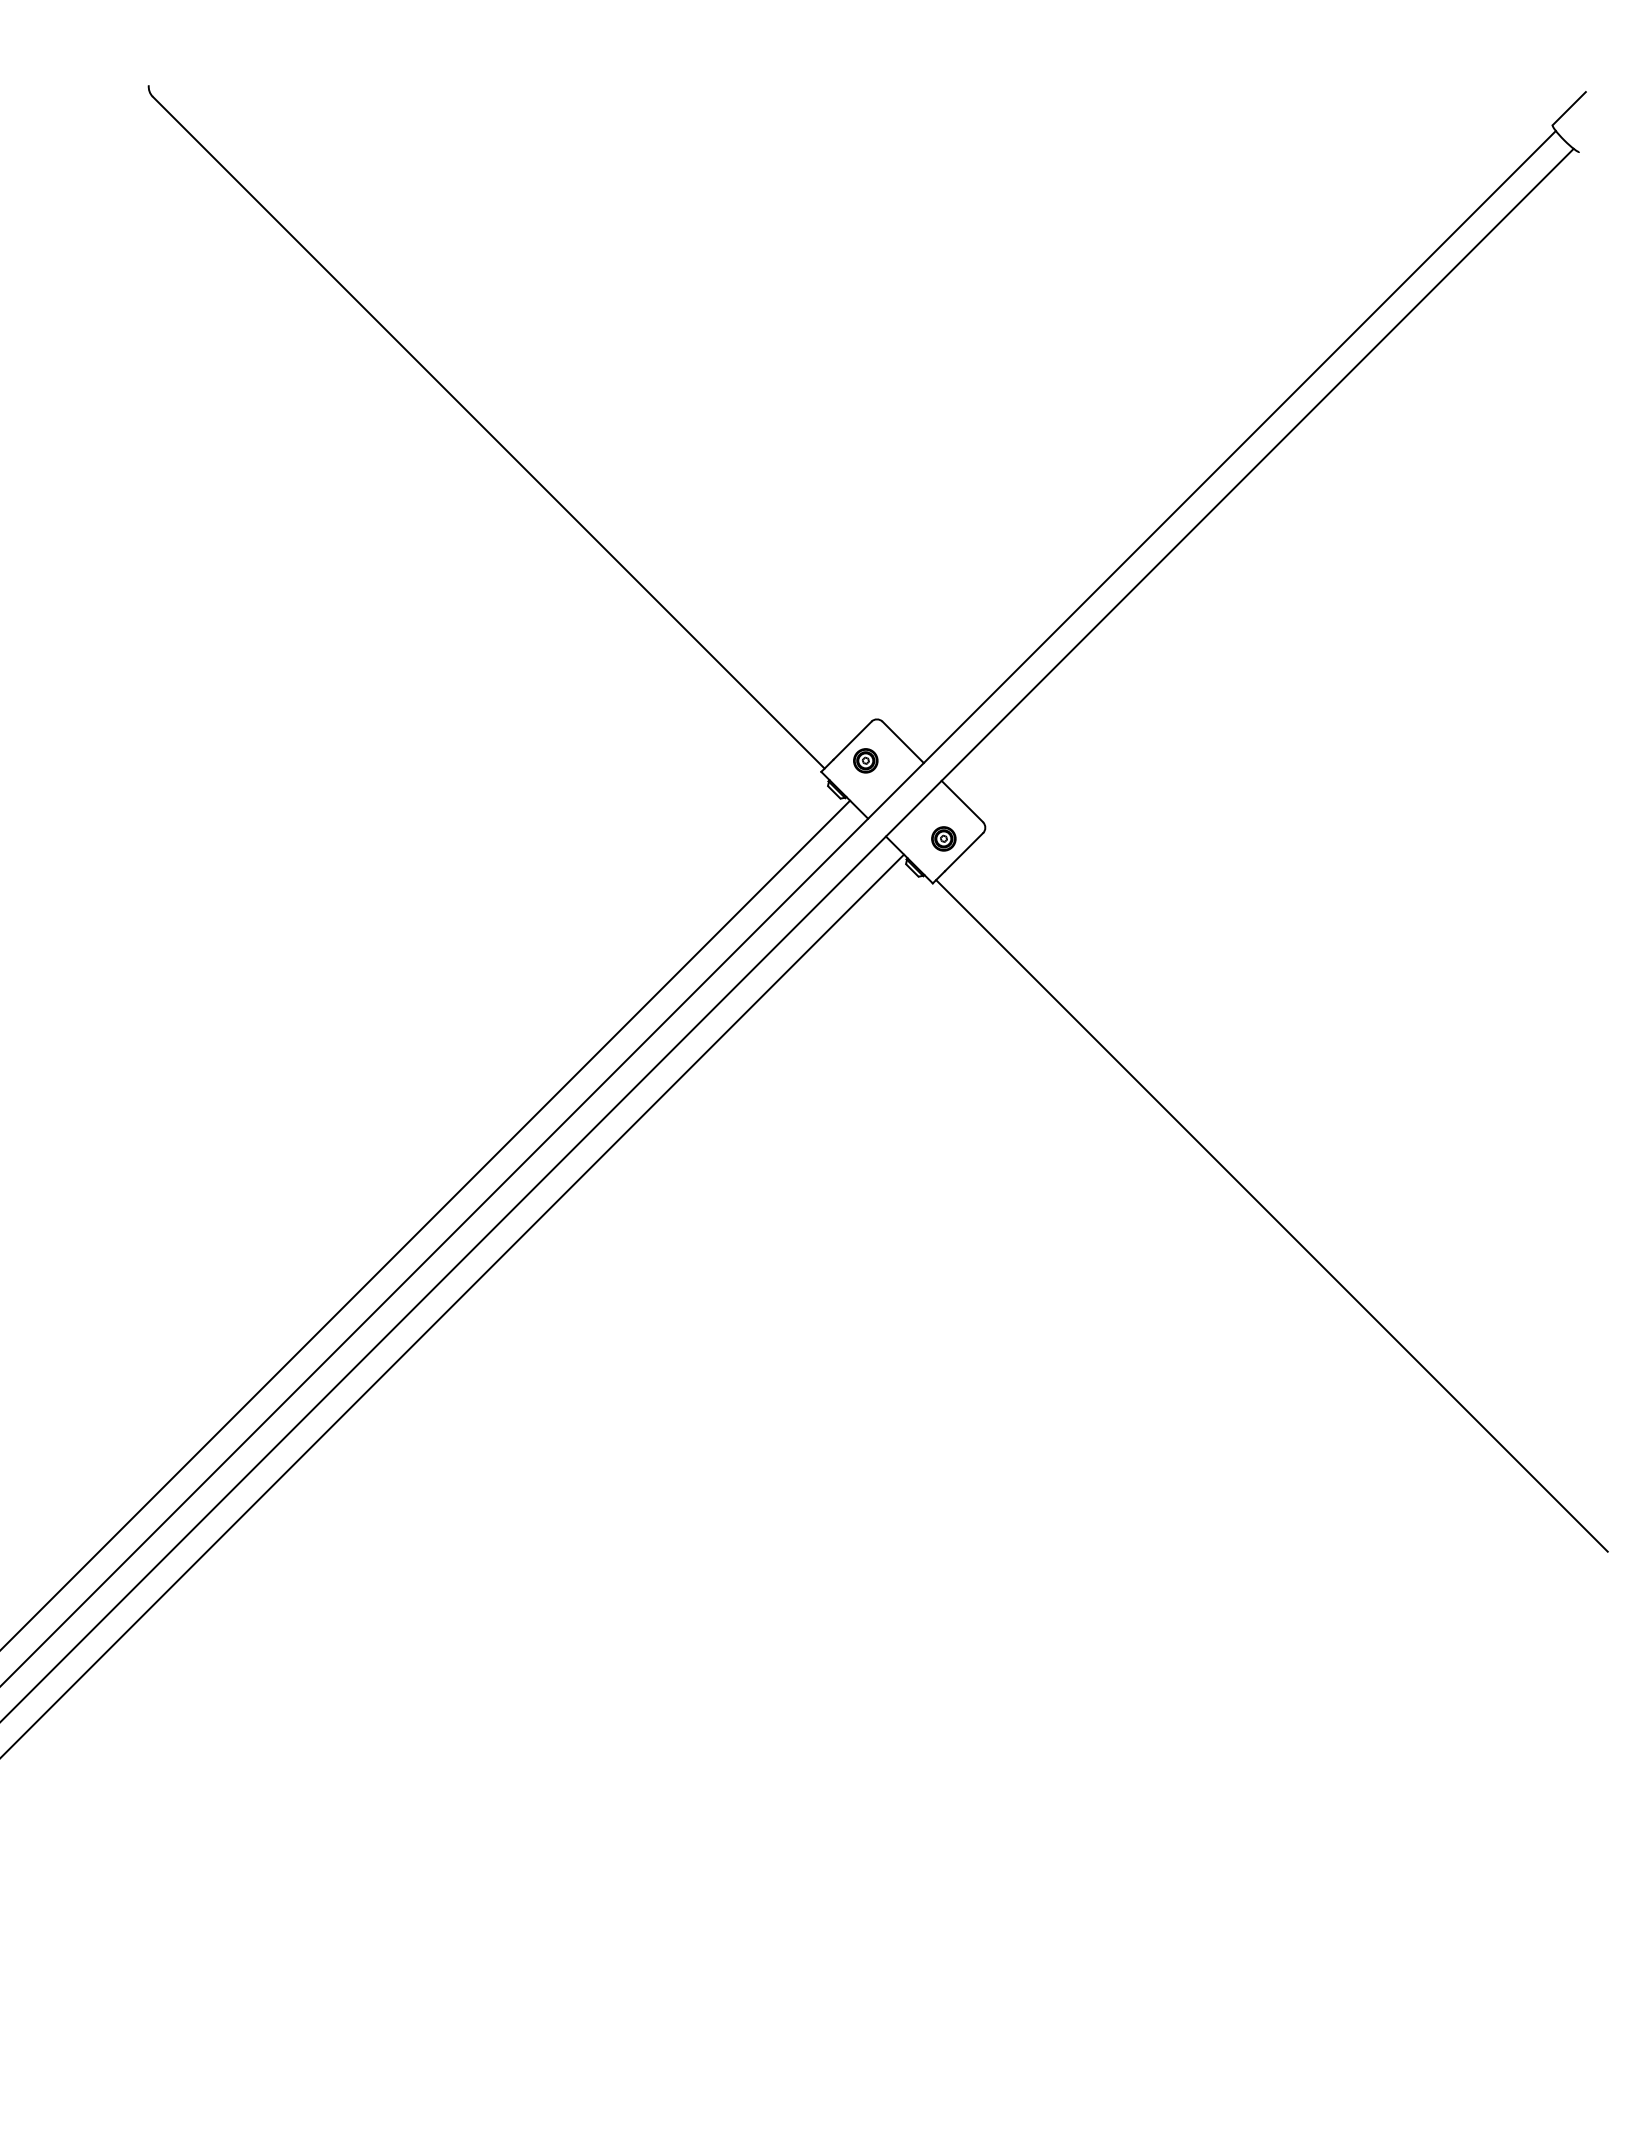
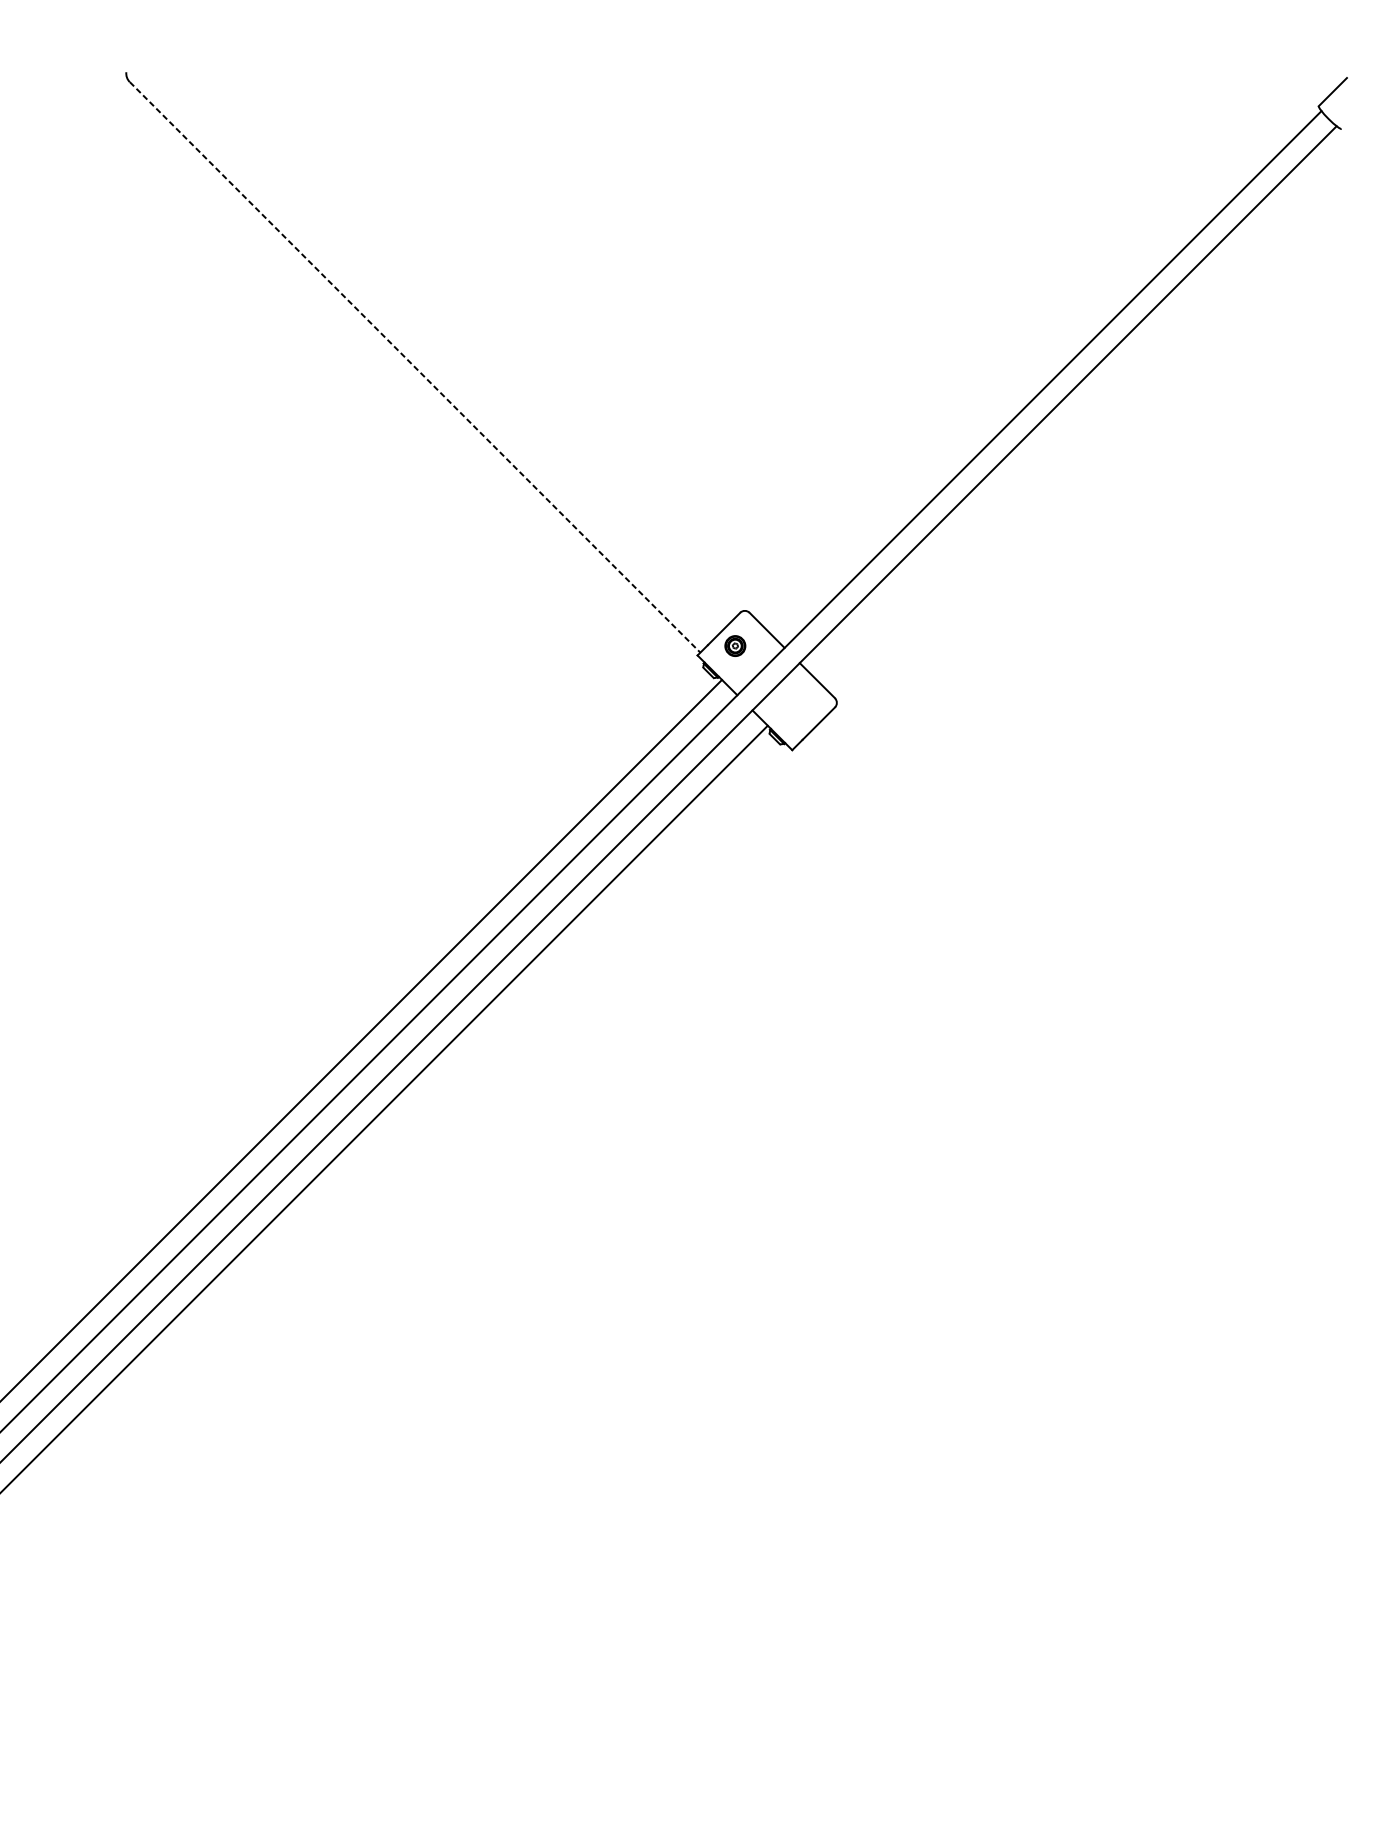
line: (488, 432) -> (414, 367), solid -> dashed
part: (943, 838) -> (801, 712), removed
line: (1271, 1215) -> (1079, 1032), removed

